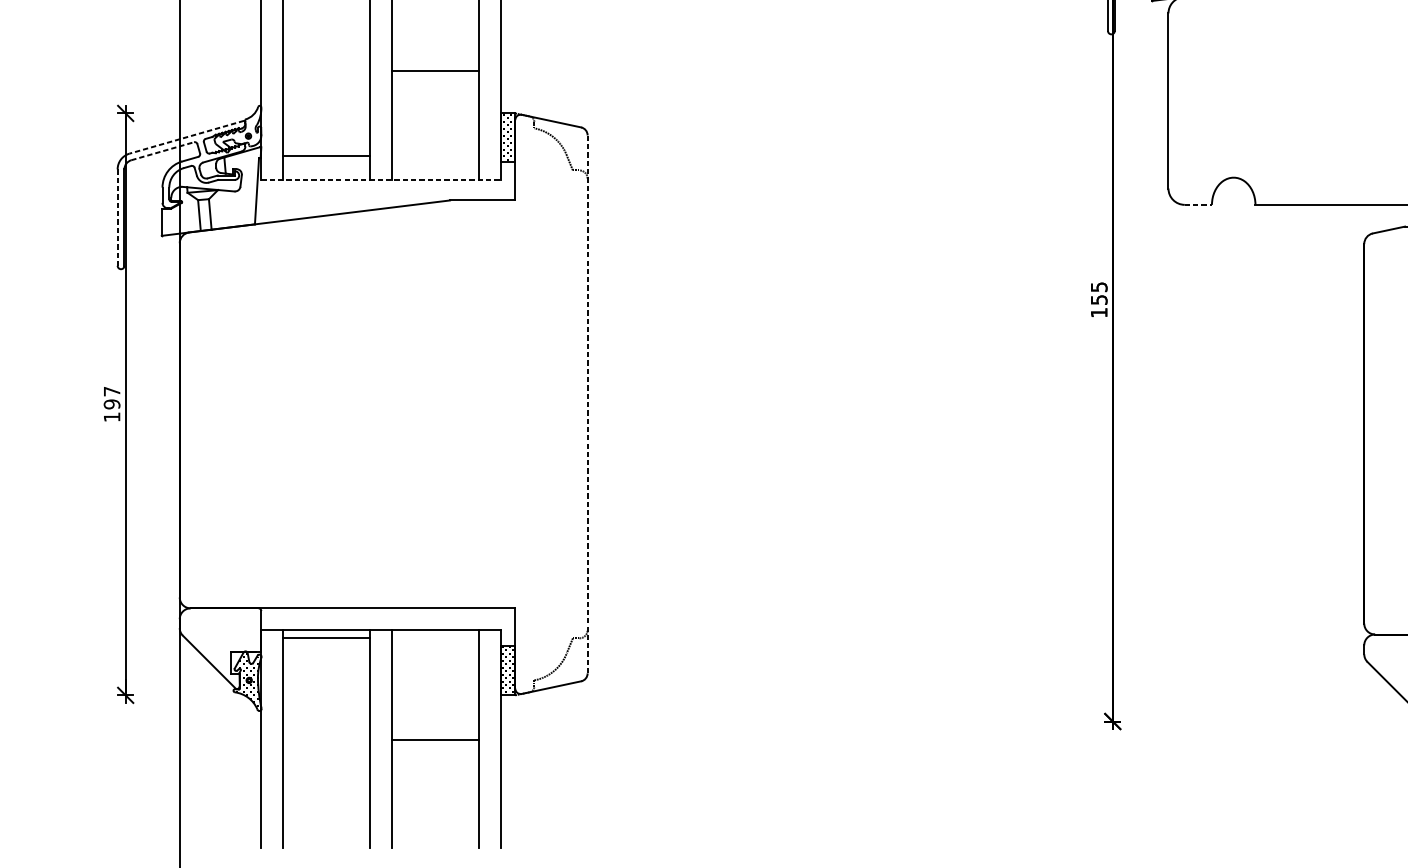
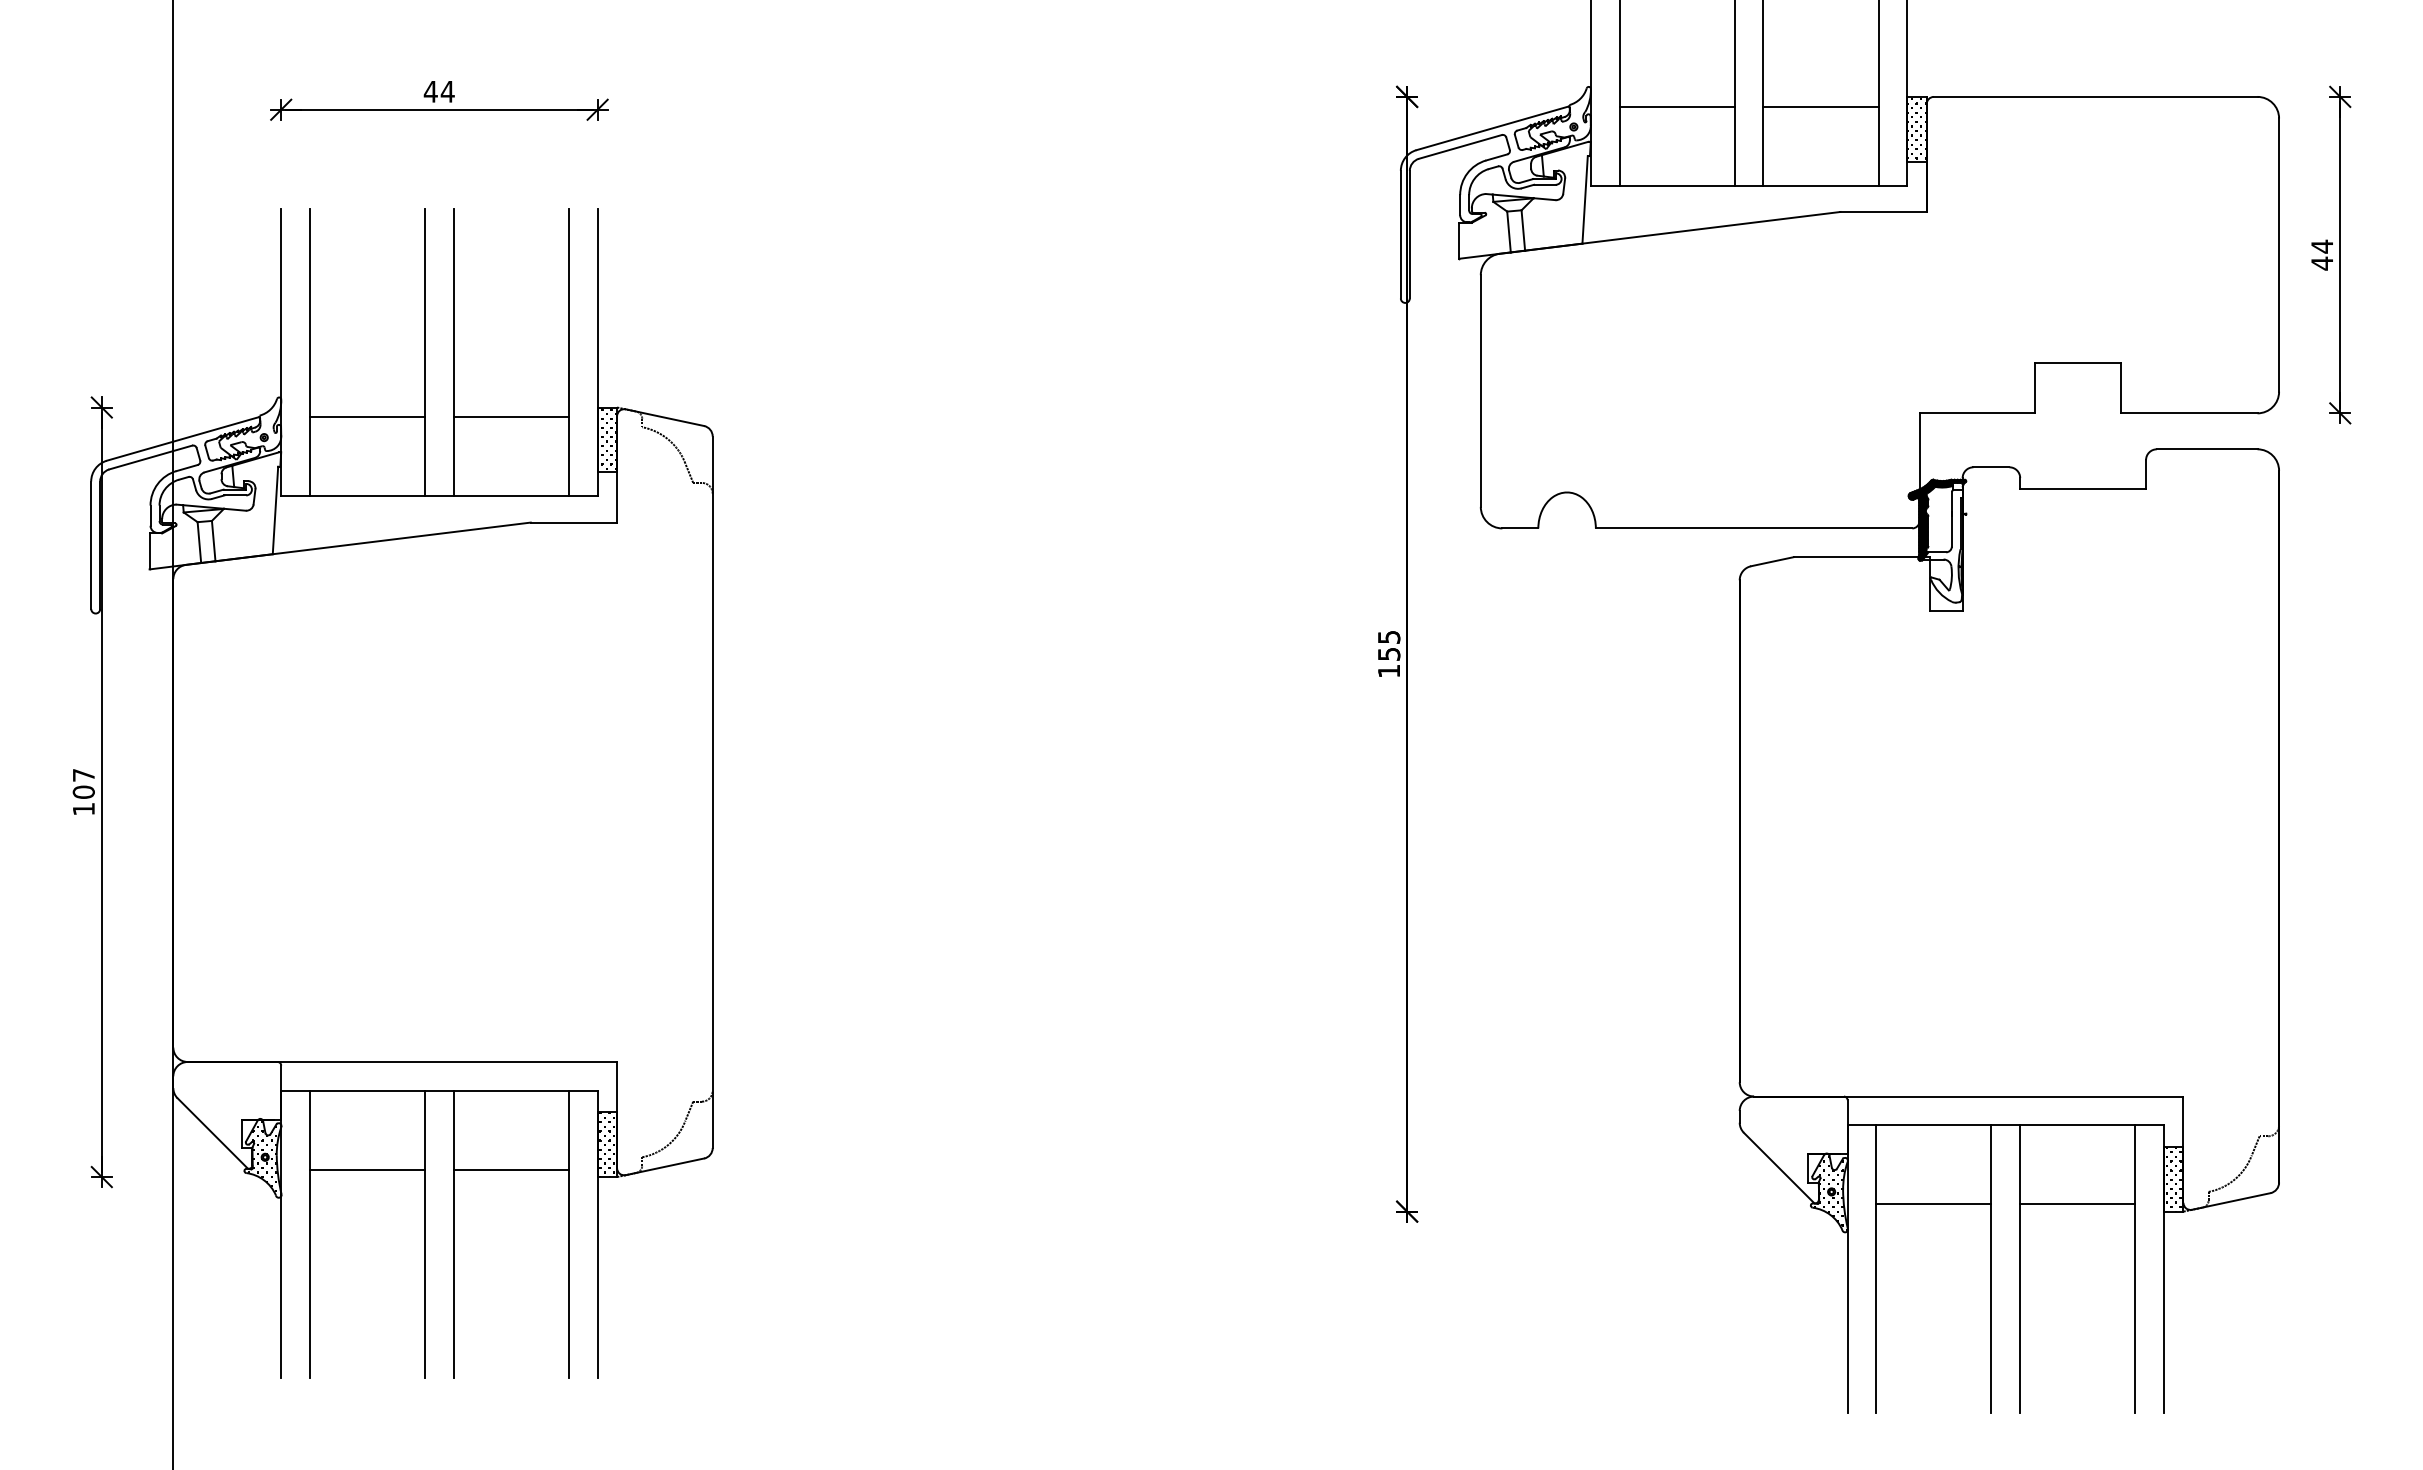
line: (434, 71) -> (510, 417), moved
line: (186, 137) -> (182, 439), dashed -> solid
line: (163, 151) -> (151, 457), dashed -> solid
line: (326, 156) -> (367, 417), moved
line: (381, 180) -> (439, 496), dashed -> solid
line: (1198, 204) -> (1520, 528), dashed -> solid
line: (117, 217) -> (91, 545), dashed -> solid
text: (111, 403) -> (83, 791), 197 -> 107
line: (587, 404) -> (712, 792), dashed -> solid
line: (326, 637) -> (367, 1169), moved
line: (434, 739) -> (510, 1169), moved

